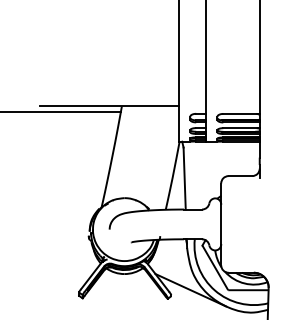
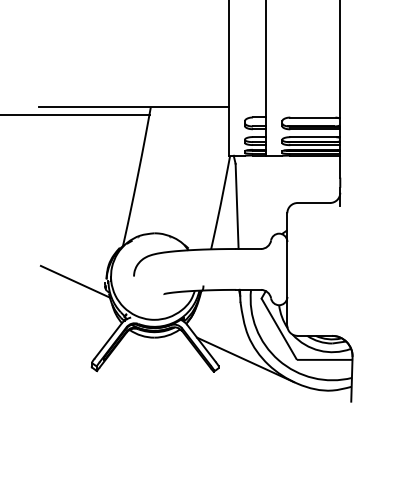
line: (66, 233) -> (74, 281), added

